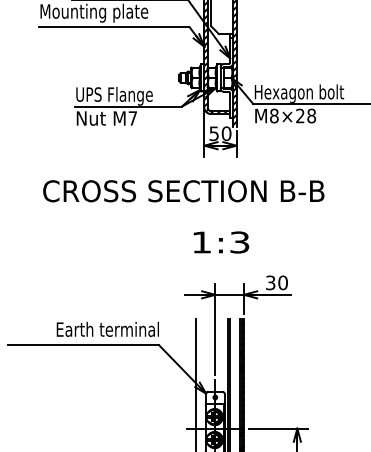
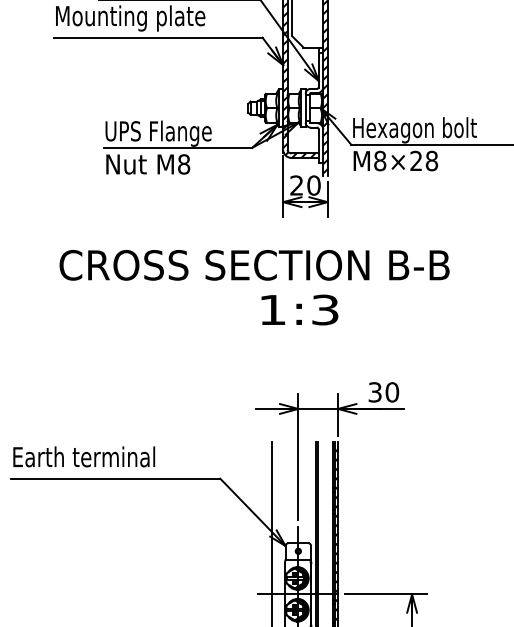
text: (132, 118) -> (183, 164), M7 -> M8
text: (213, 133) -> (295, 185), 50 -> 20
text: (221, 242) -> (299, 310), moved
text: (107, 328) -> (83, 455), moved

